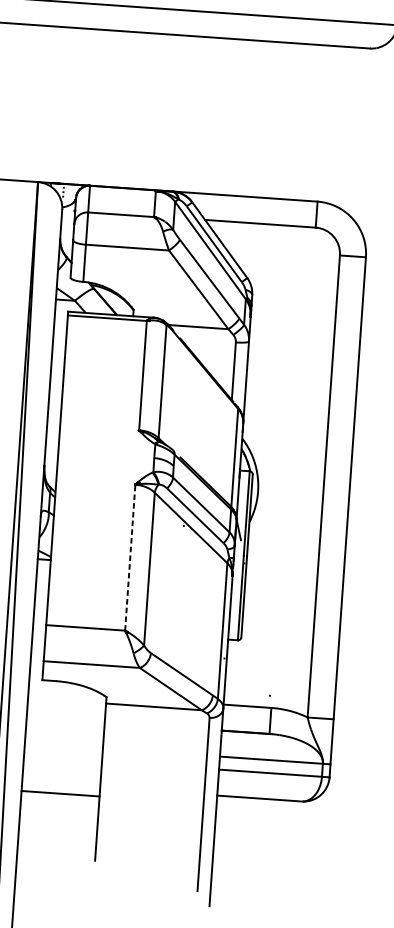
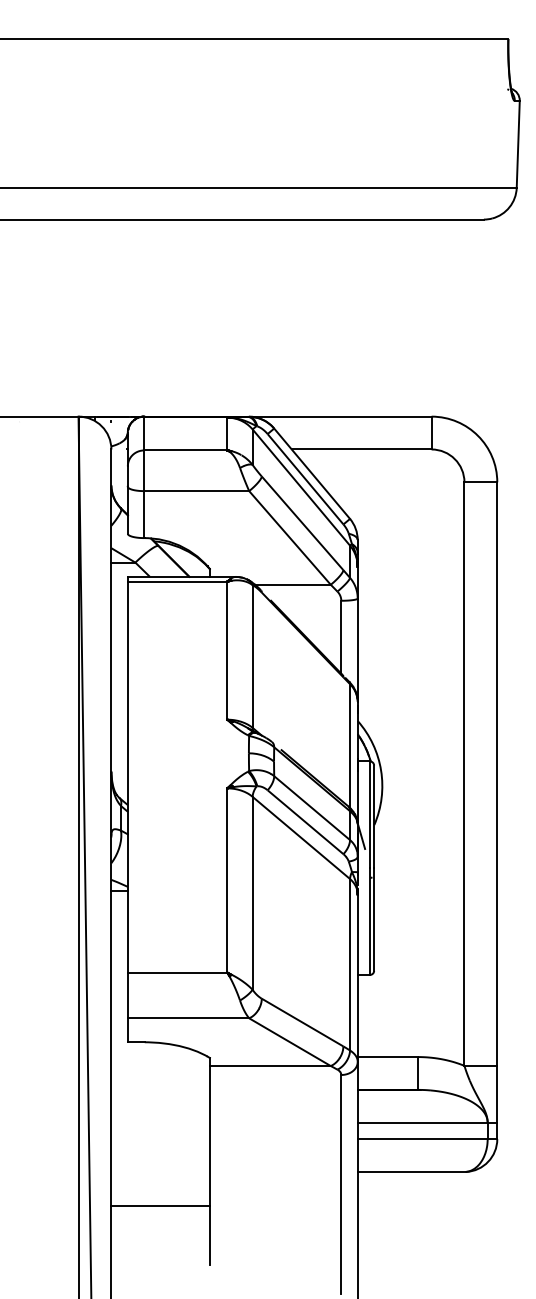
line: (130, 557) -> (227, 880), dashed -> solid
line: (60, 793) -> (160, 1206), moved

